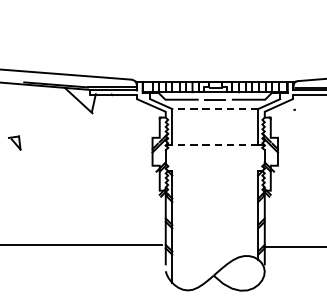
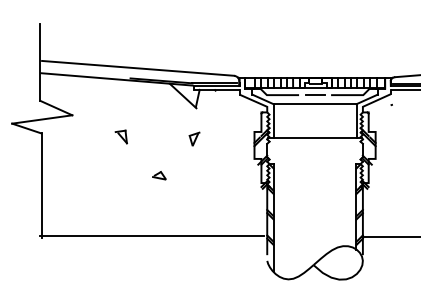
line: (214, 109) -> (314, 104), dashed -> solid
part: (90, 144) -> (194, 138), added
line: (214, 144) -> (314, 138), dashed -> solid
part: (54, 182) -> (159, 175), added

